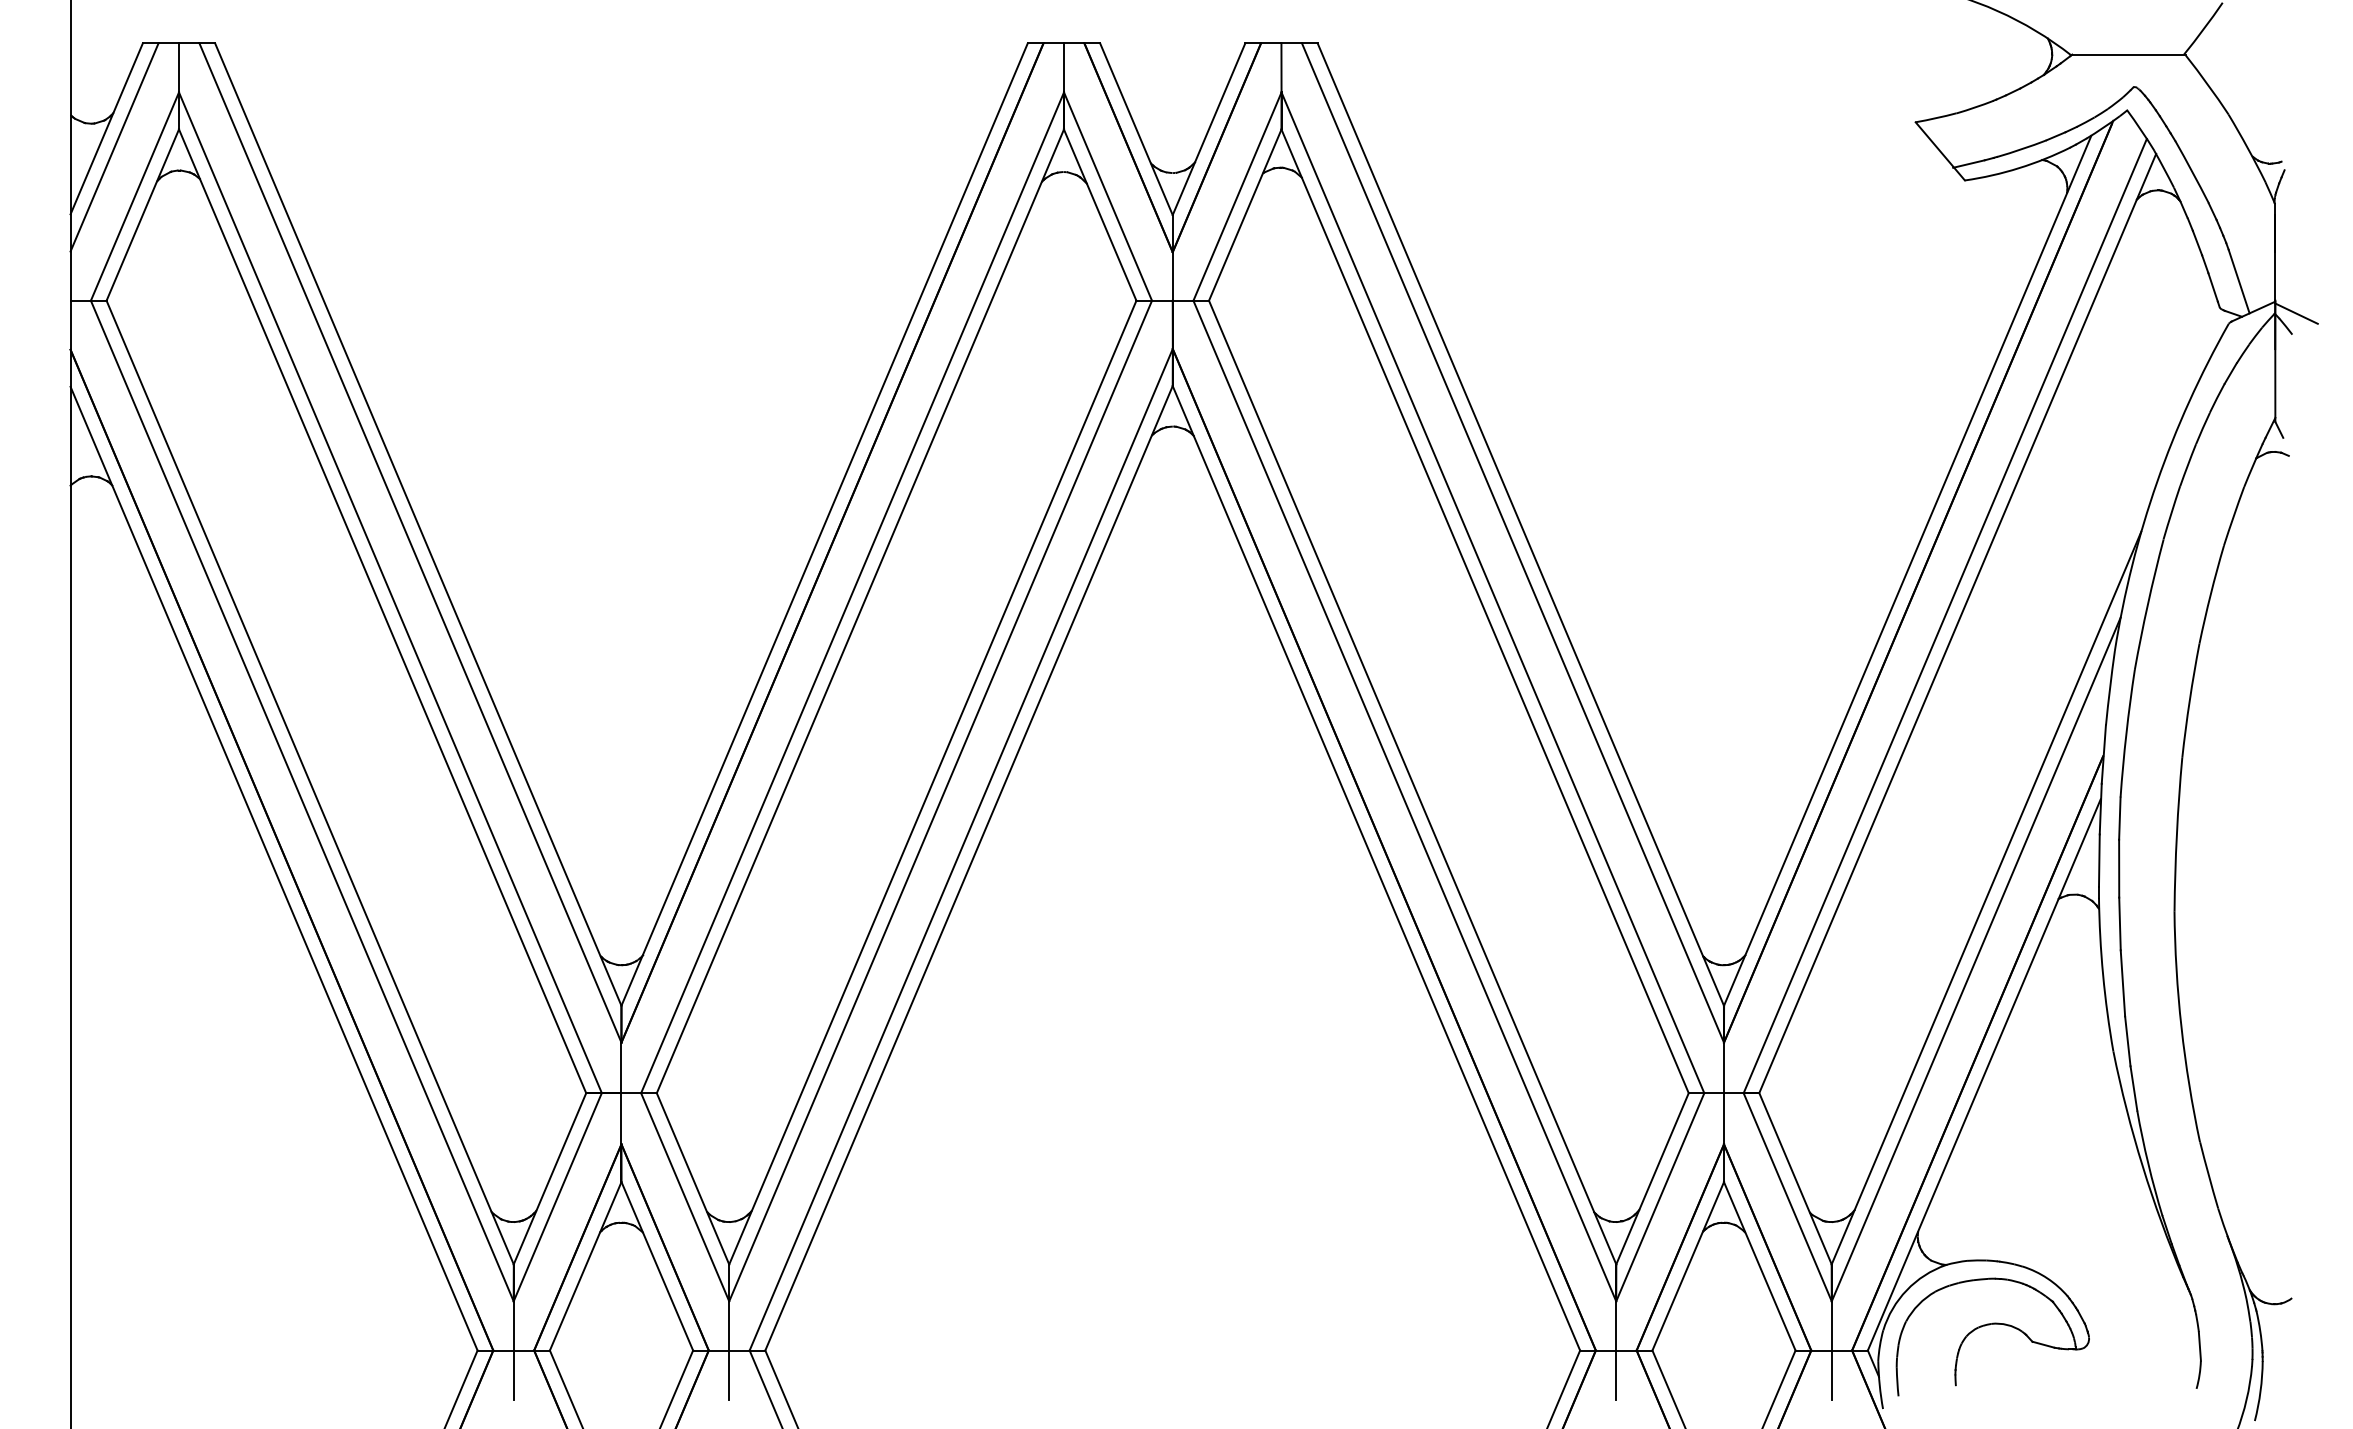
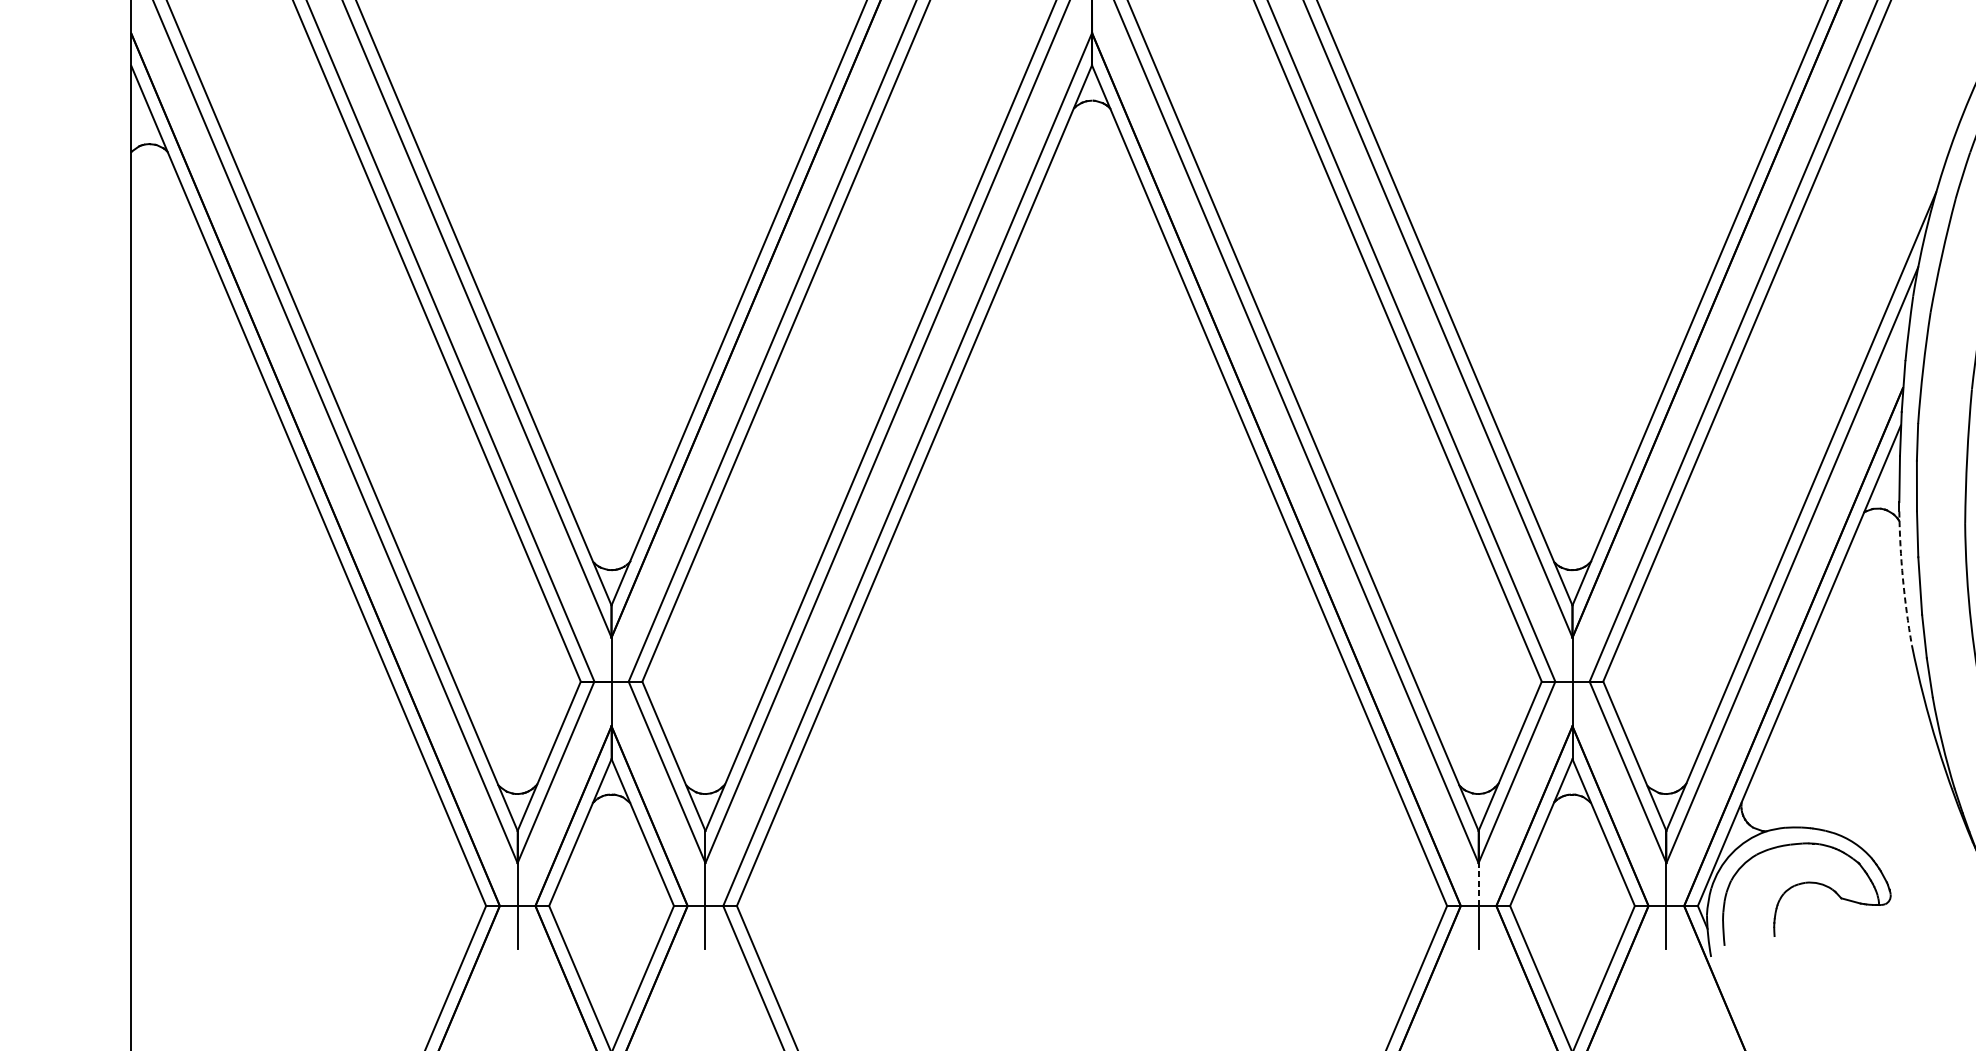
arc: (2103, 975) -> (1903, 579), solid -> dashed
line: (1616, 1325) -> (1478, 884), solid -> dashed

